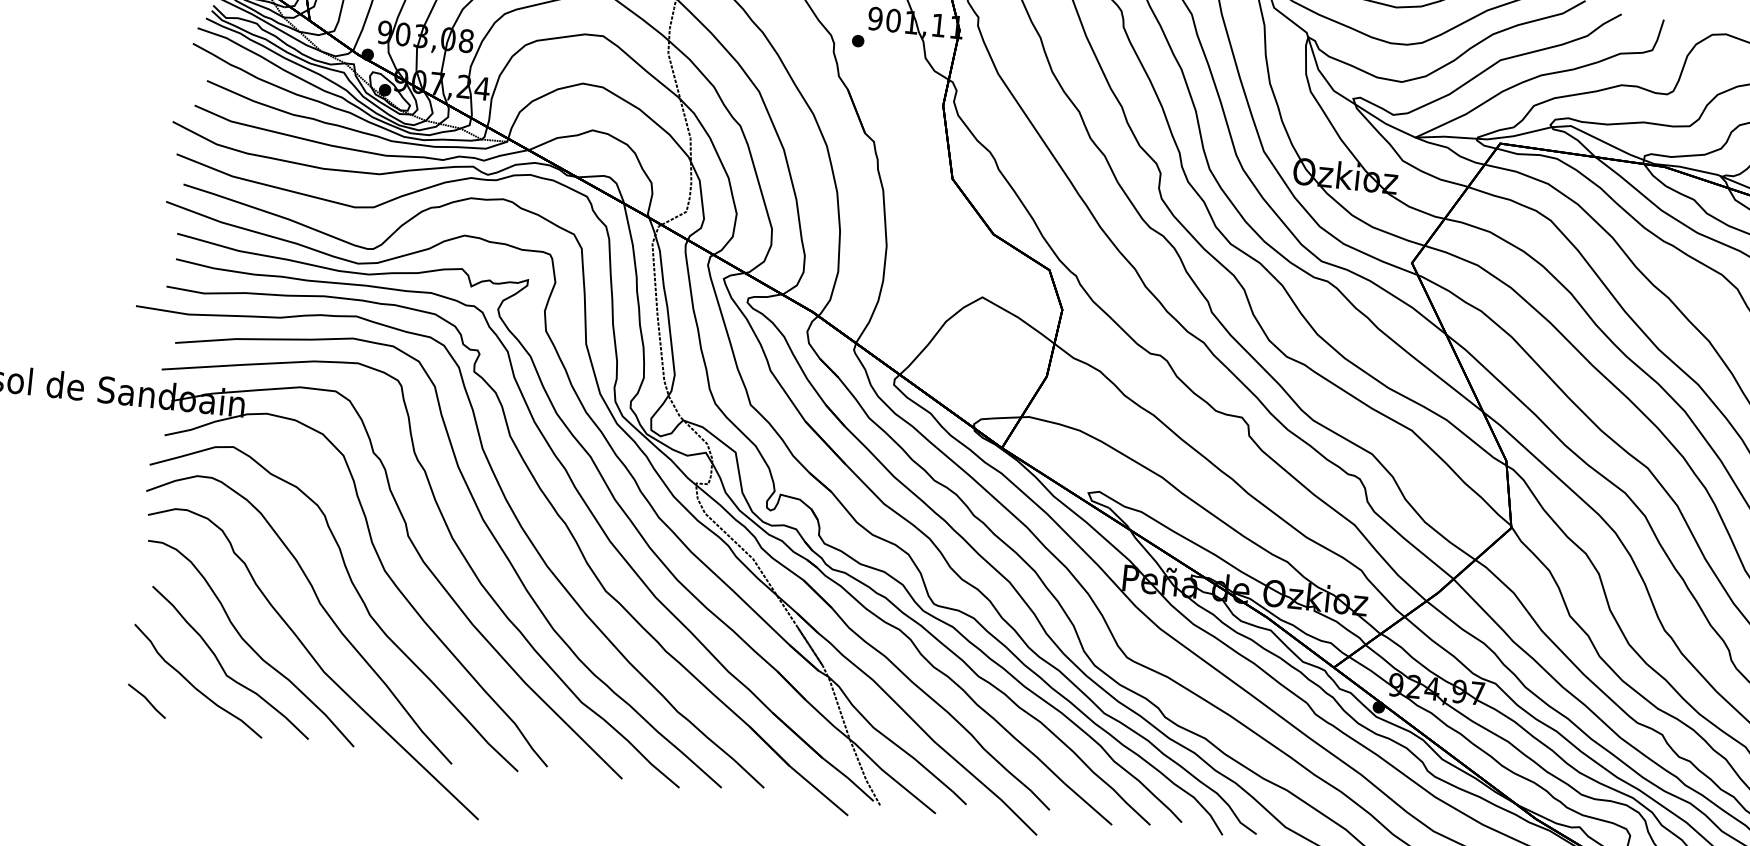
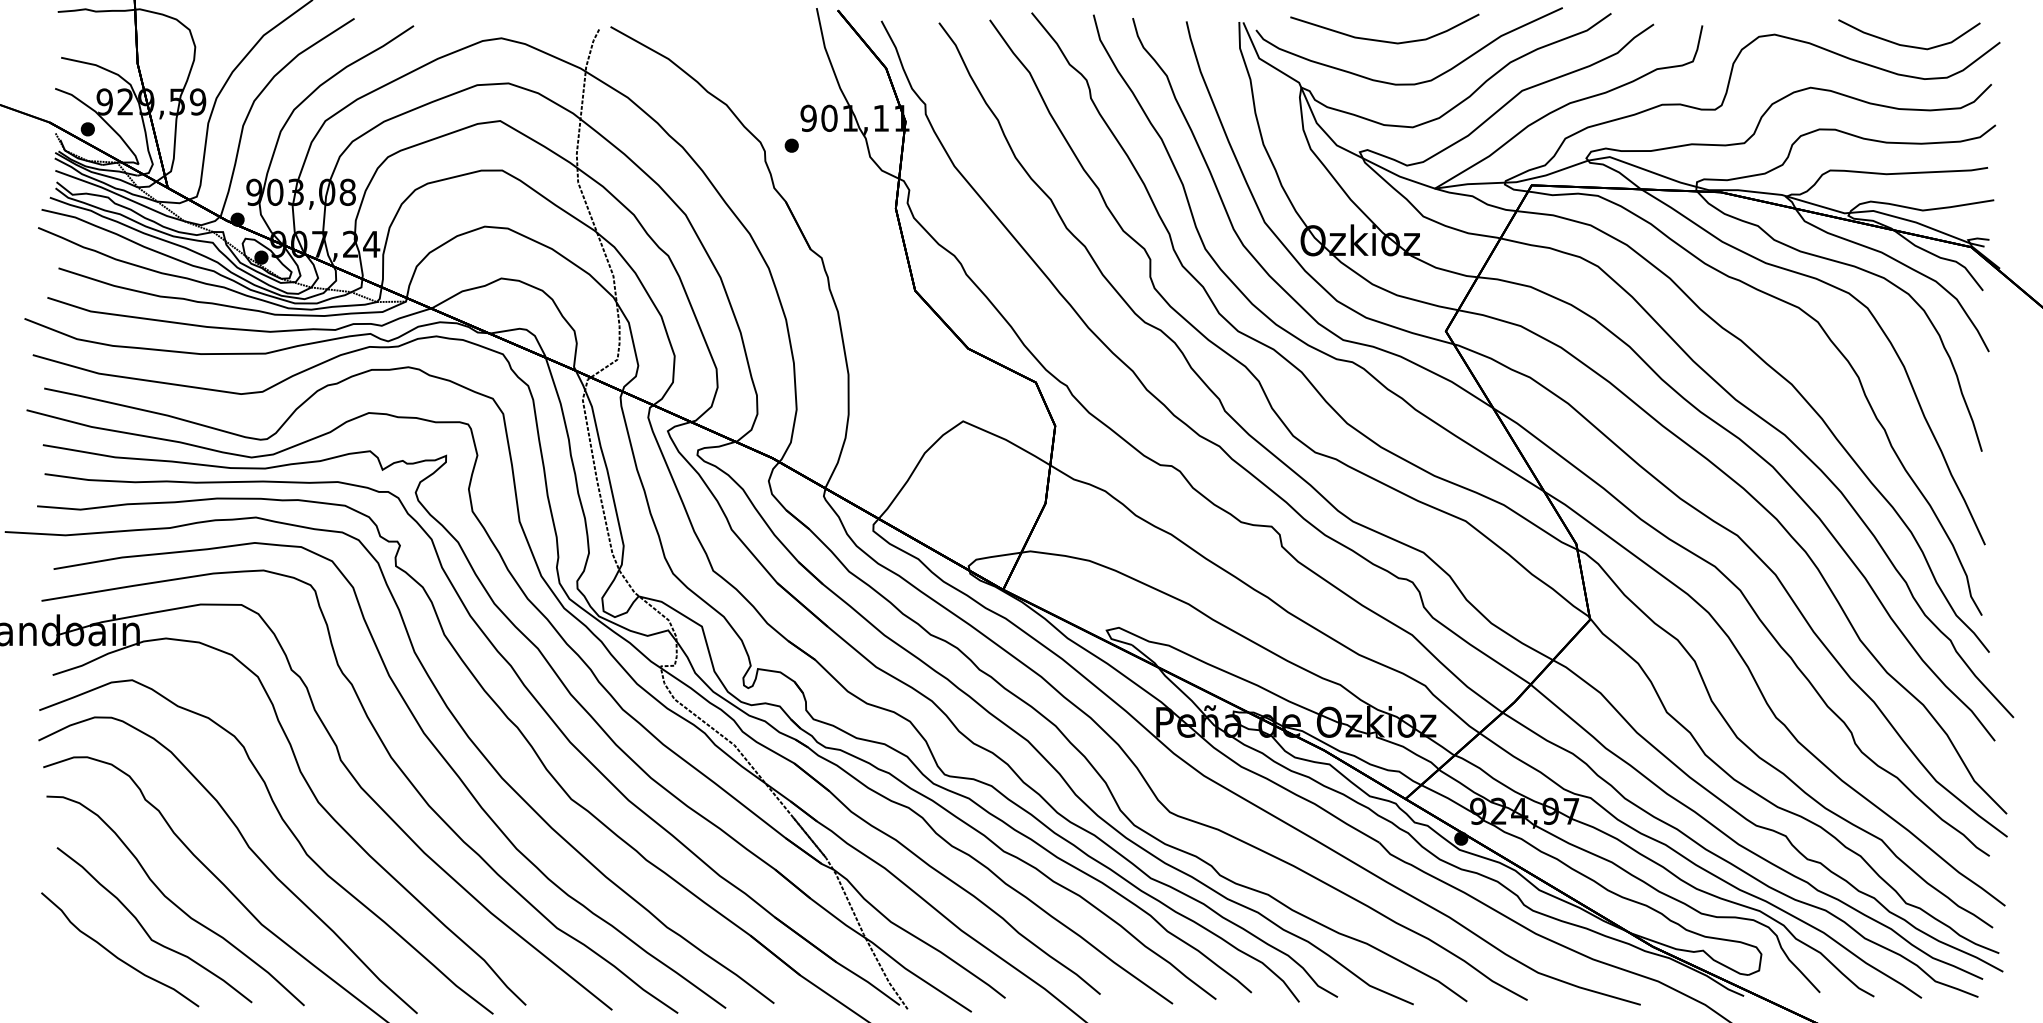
part: (146, 701) -> (63, 978), removed

